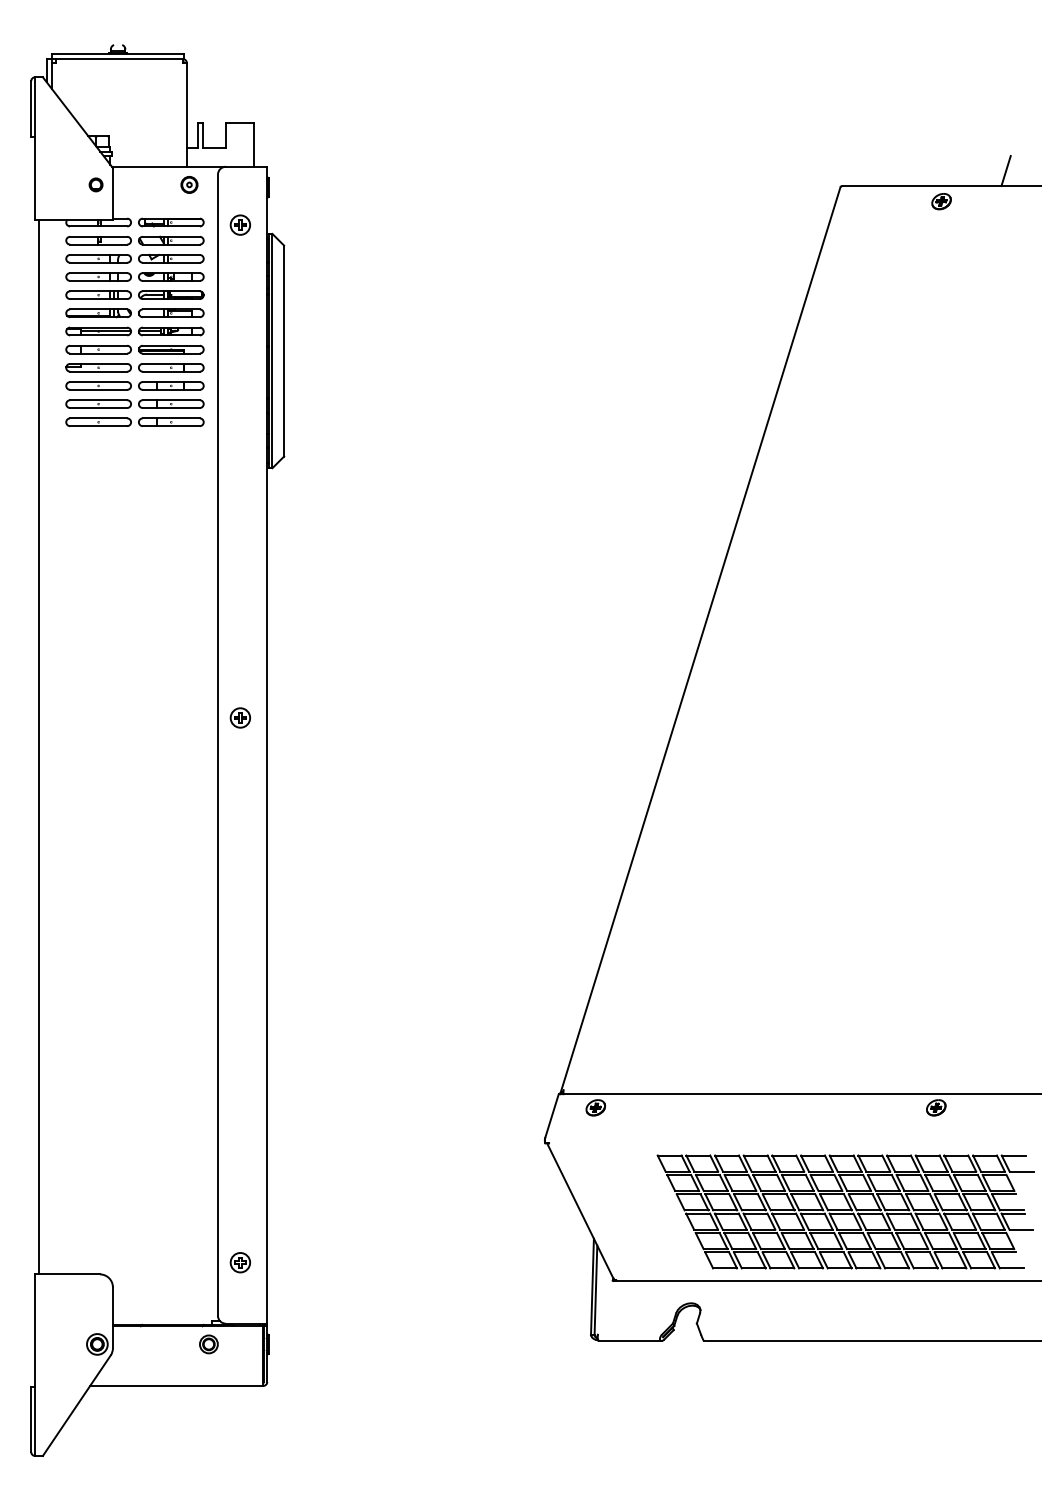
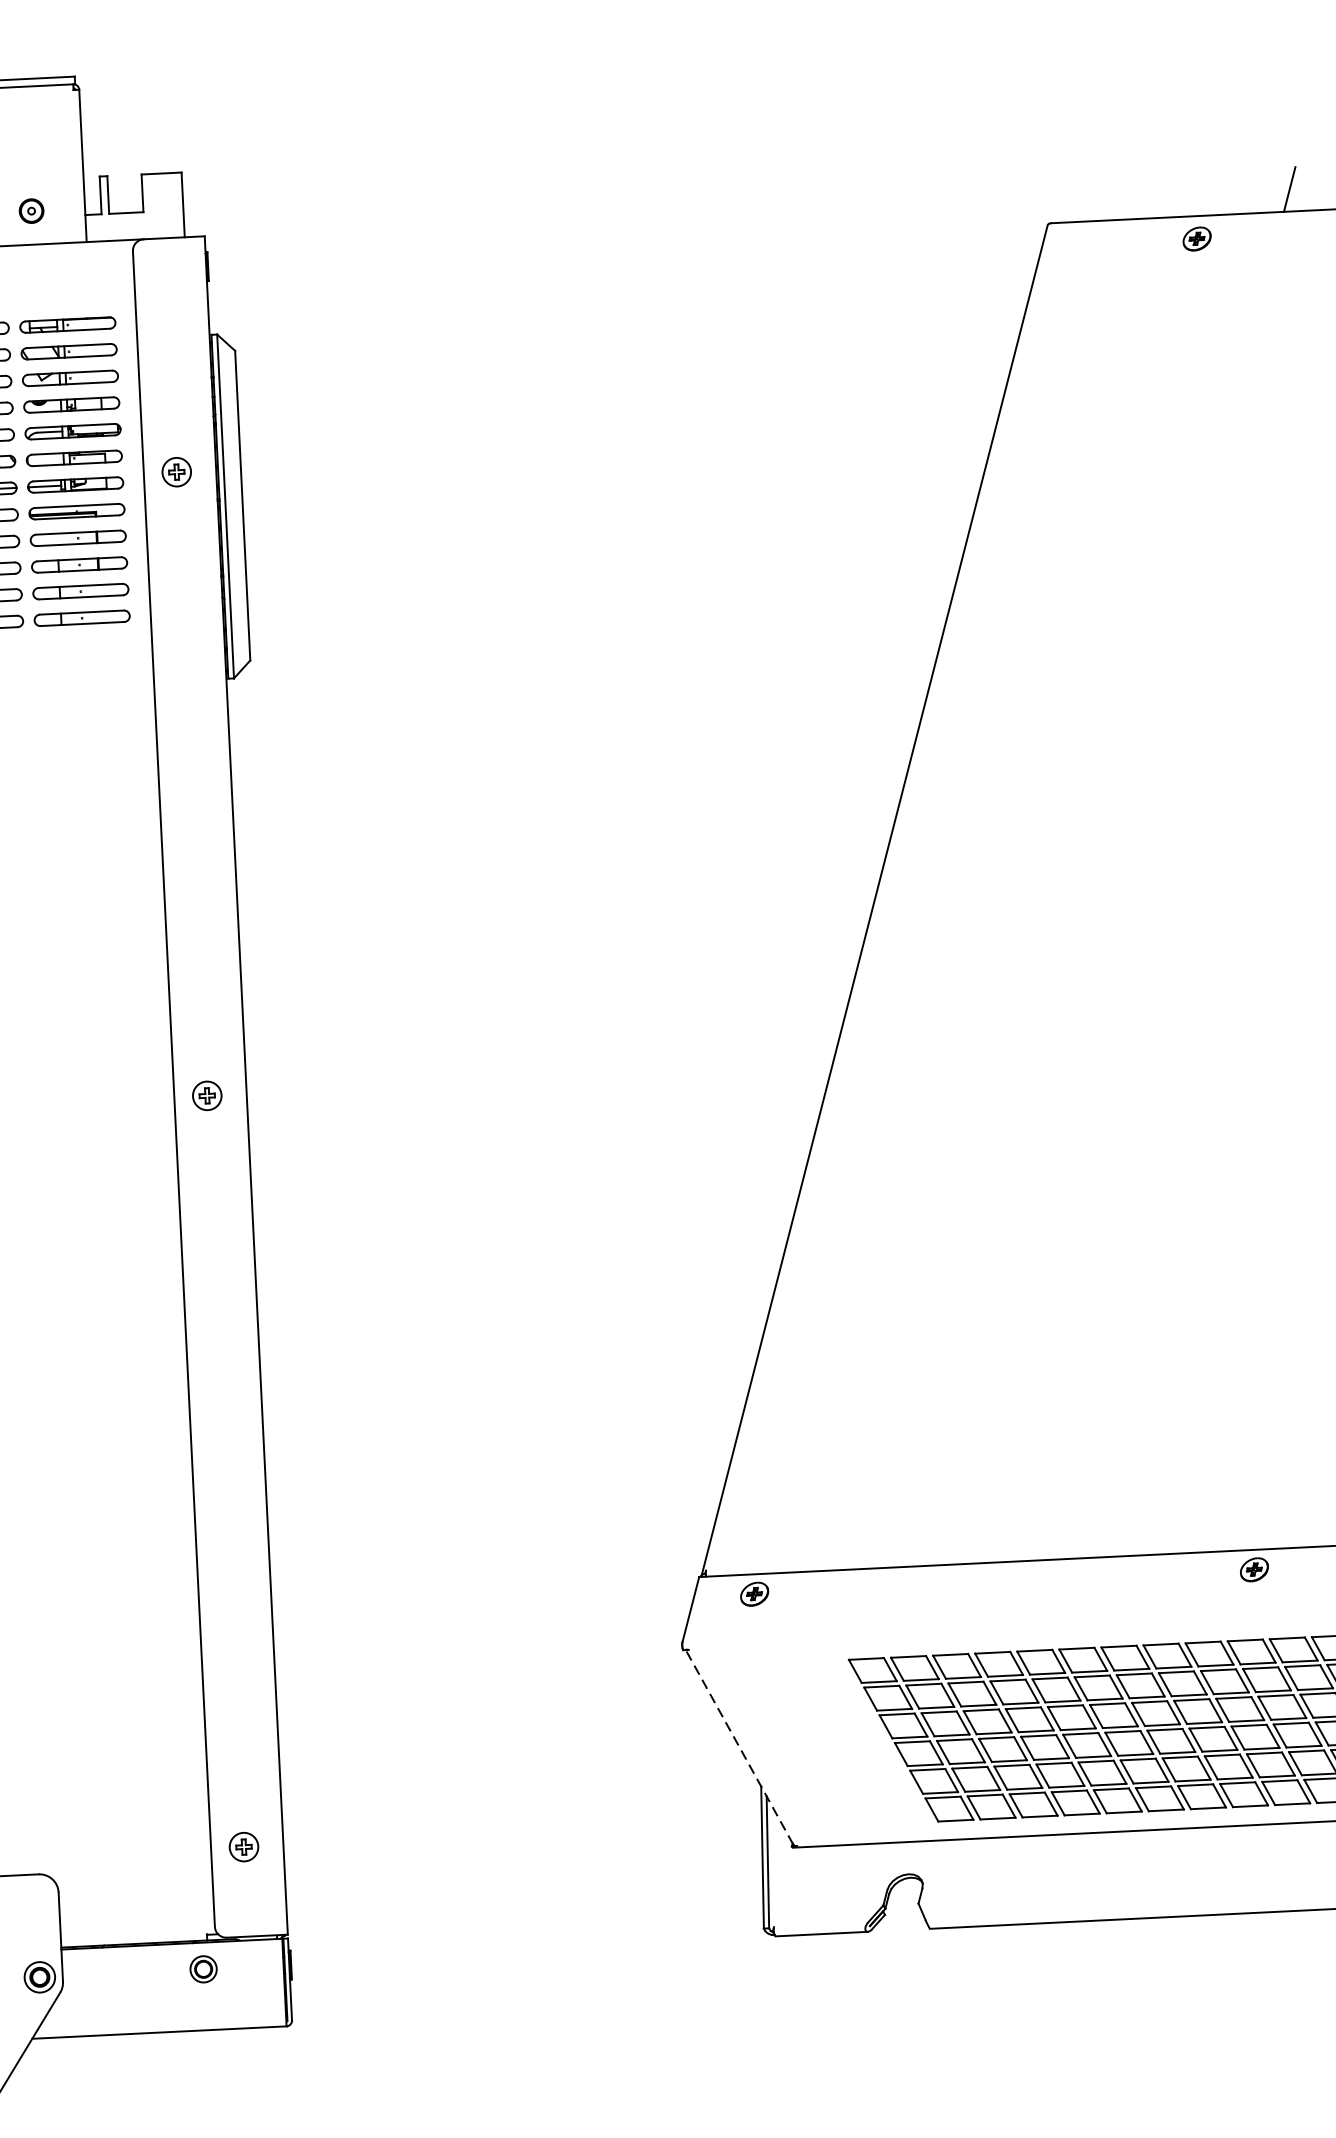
part: (189, 184) -> (31, 210), moved
part: (239, 224) -> (175, 471), moved
part: (239, 717) -> (205, 1095), moved
line: (580, 1211) -> (739, 1747), solid -> dashed

